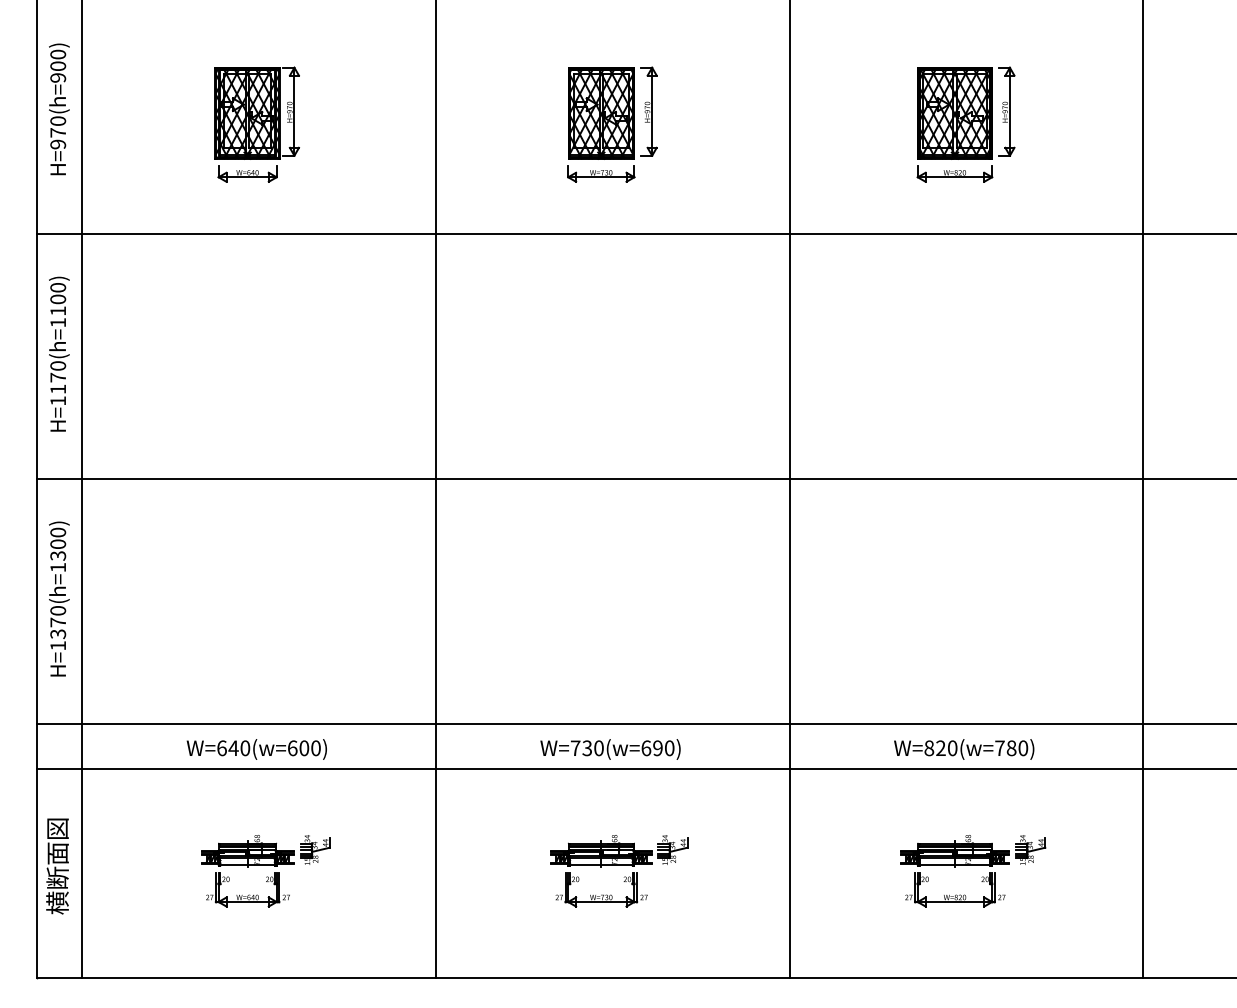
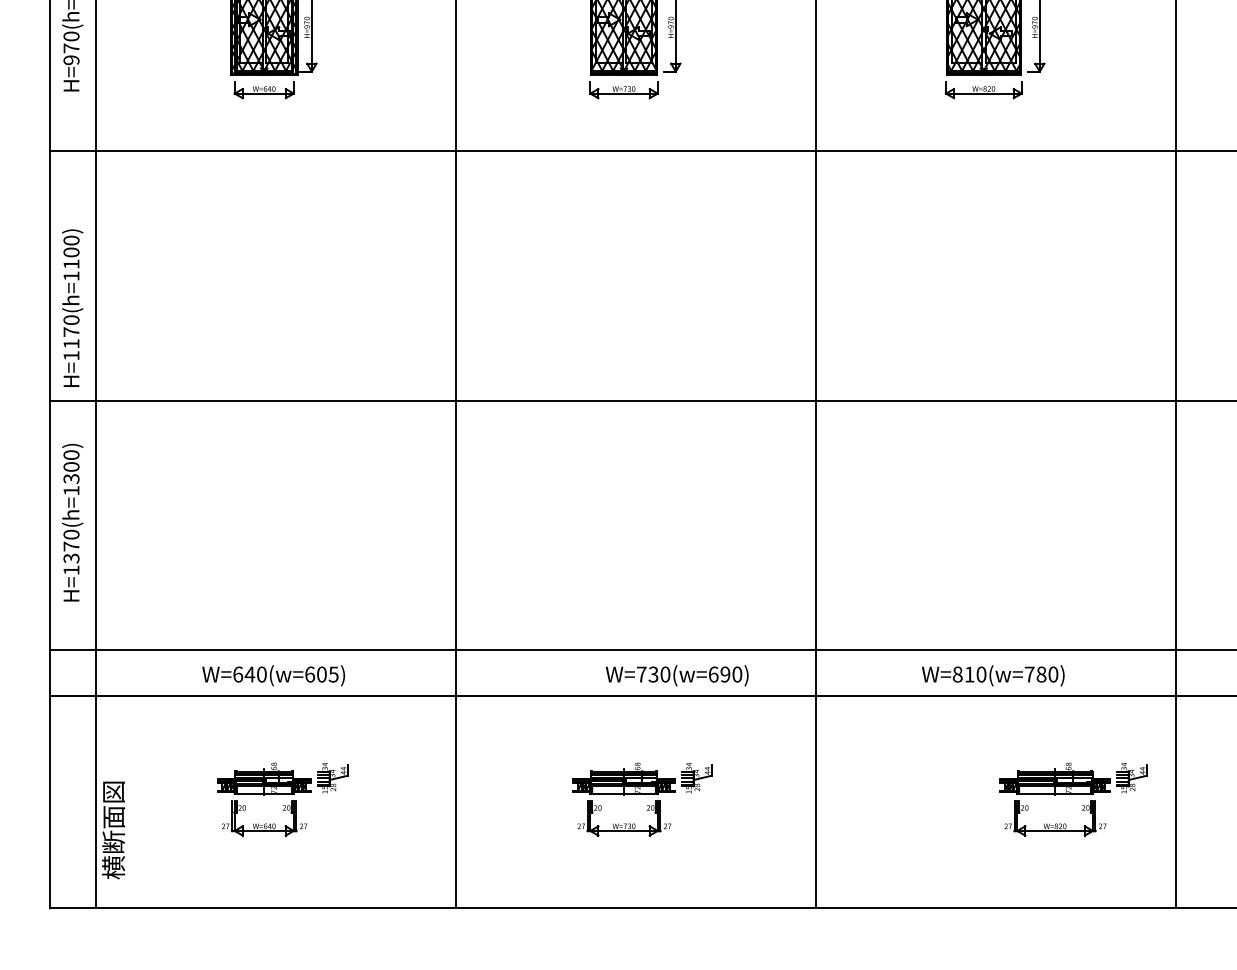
text: (59, 353) -> (72, 307), moved
text: (940, 747) -> (969, 673), W=820(w=780) -> W=810(w=780)
text: (315, 748) -> (333, 674), W=640(w=600) -> W=640(w=605)
text: (610, 749) -> (677, 675), moved
text: (57, 866) -> (113, 830), moved
part: (973, 871) -> (1073, 799), moved

